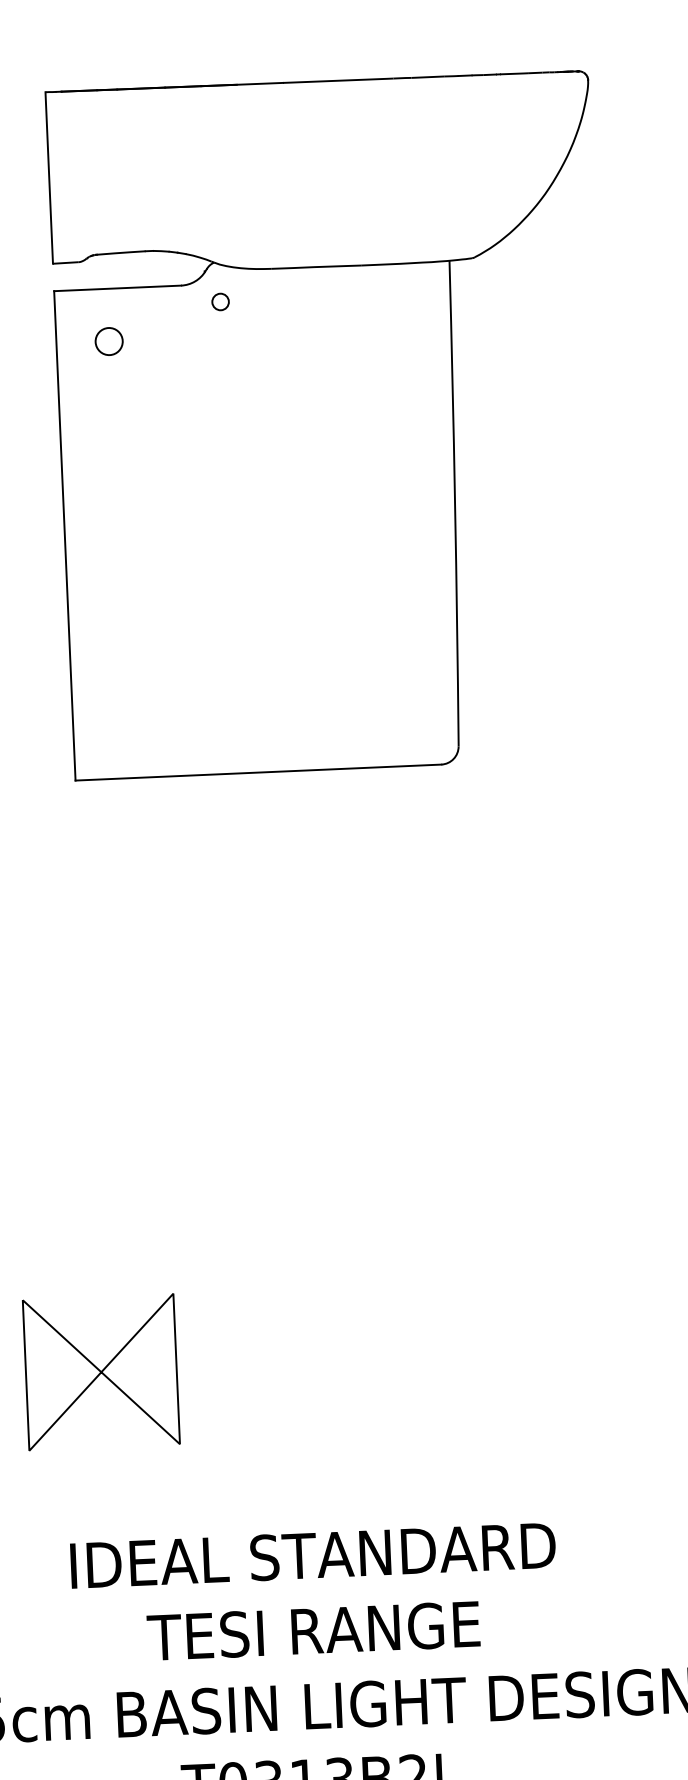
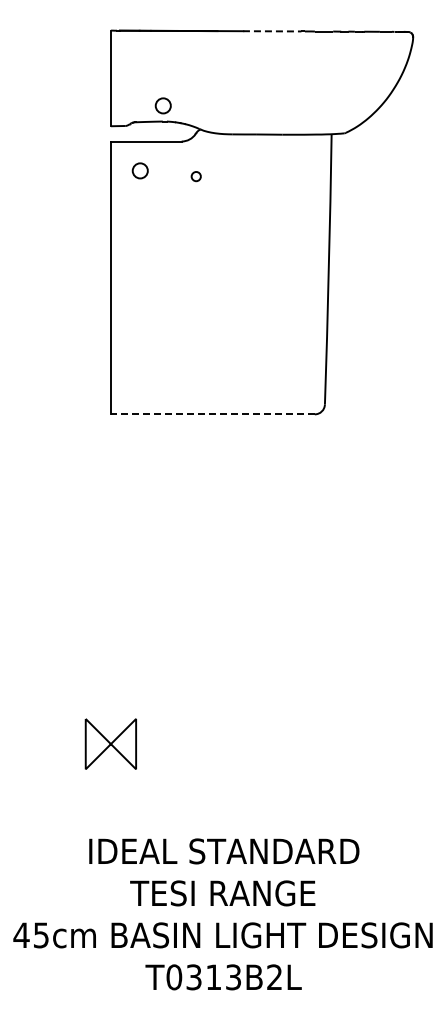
line: (338, 80) -> (274, 31), solid -> dashed
circle: (143, 222) -> (162, 105), added
circle: (219, 301) -> (195, 176), moved
line: (257, 772) -> (212, 414), solid -> dashed
part: (100, 1370) -> (110, 743), size x0.6

